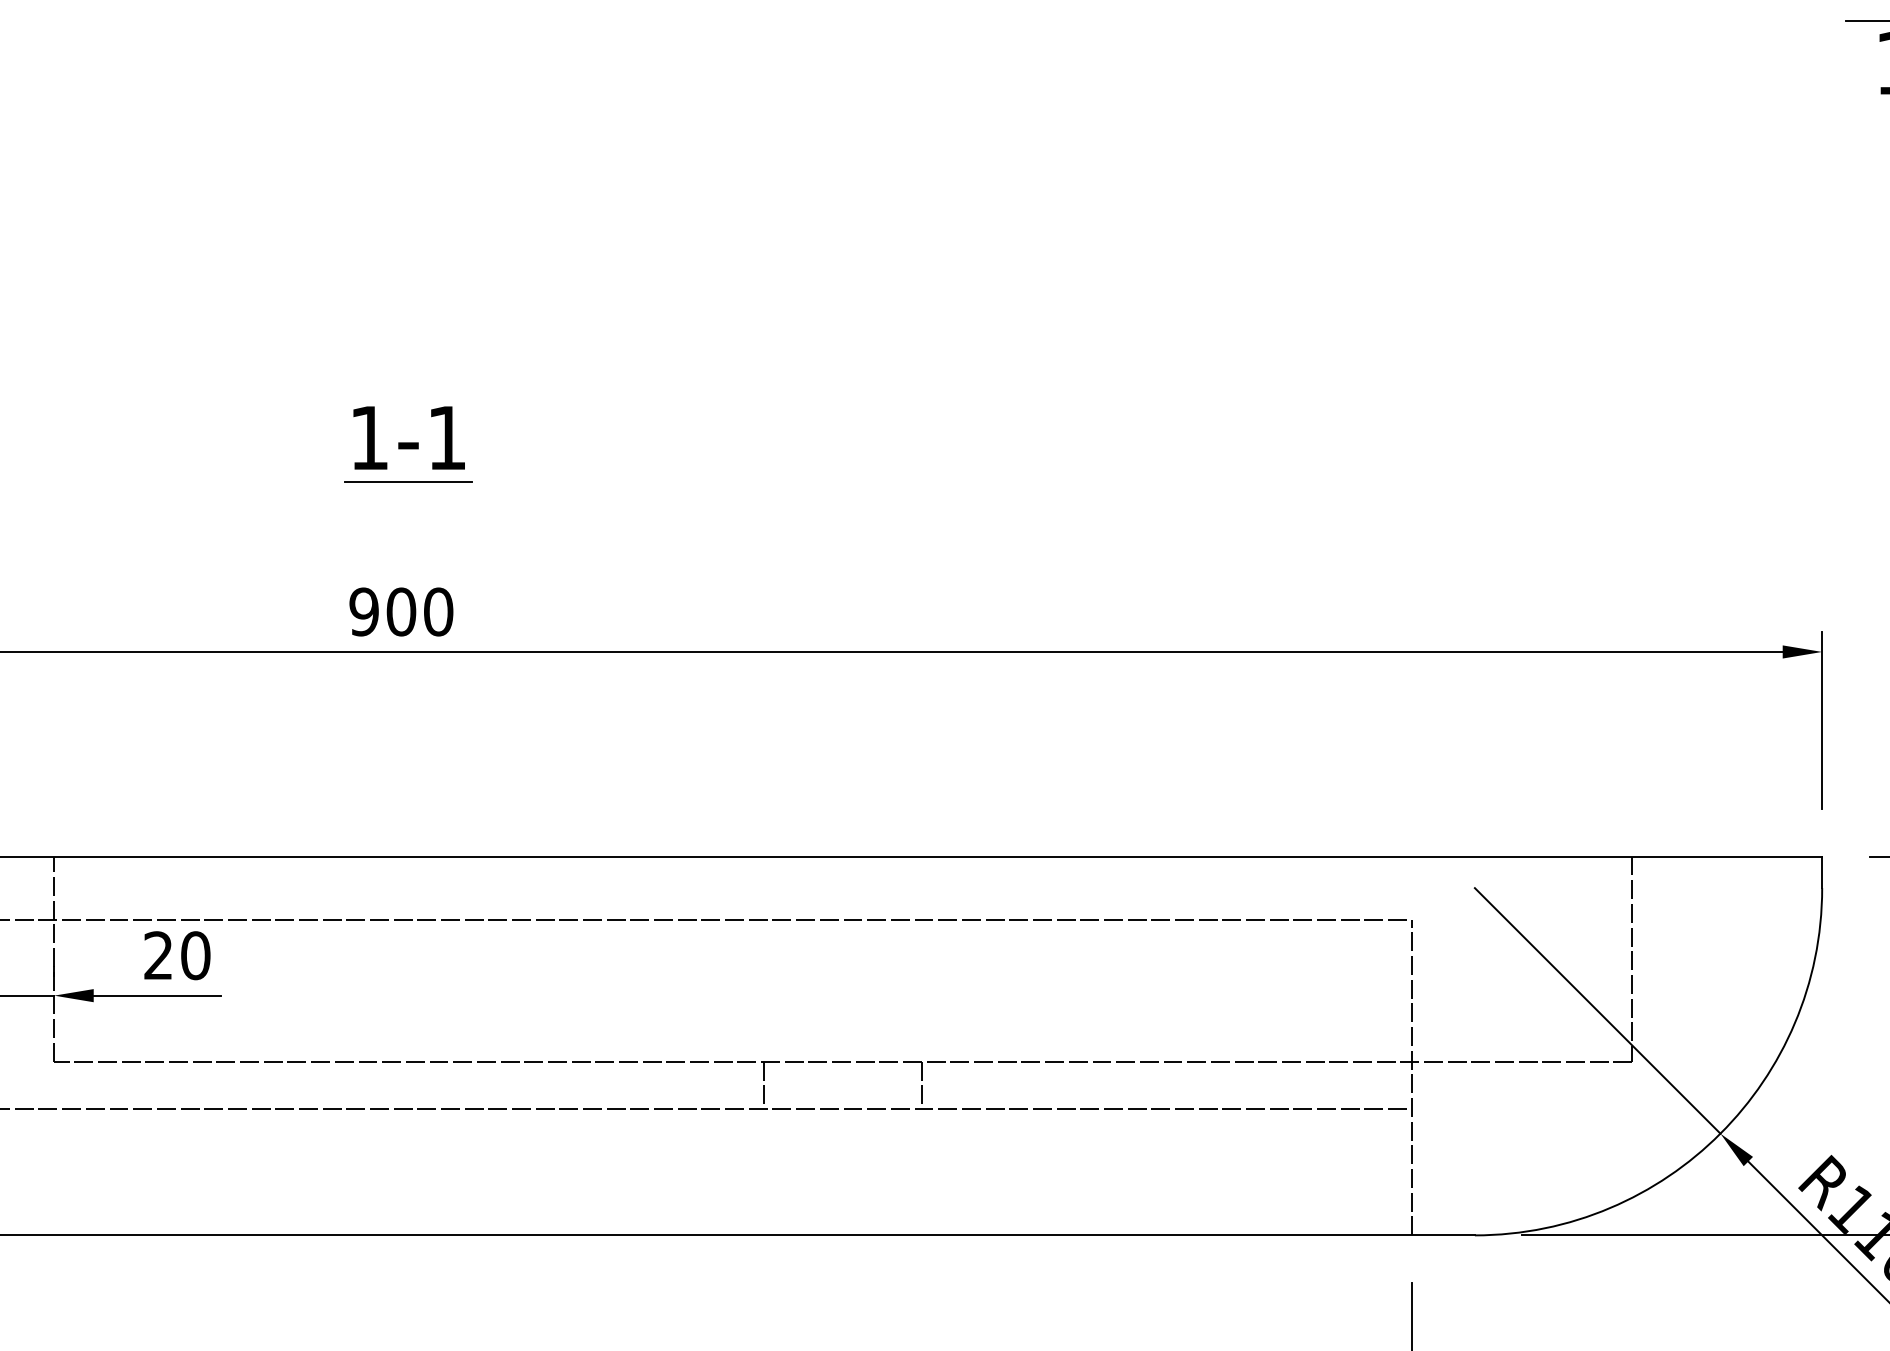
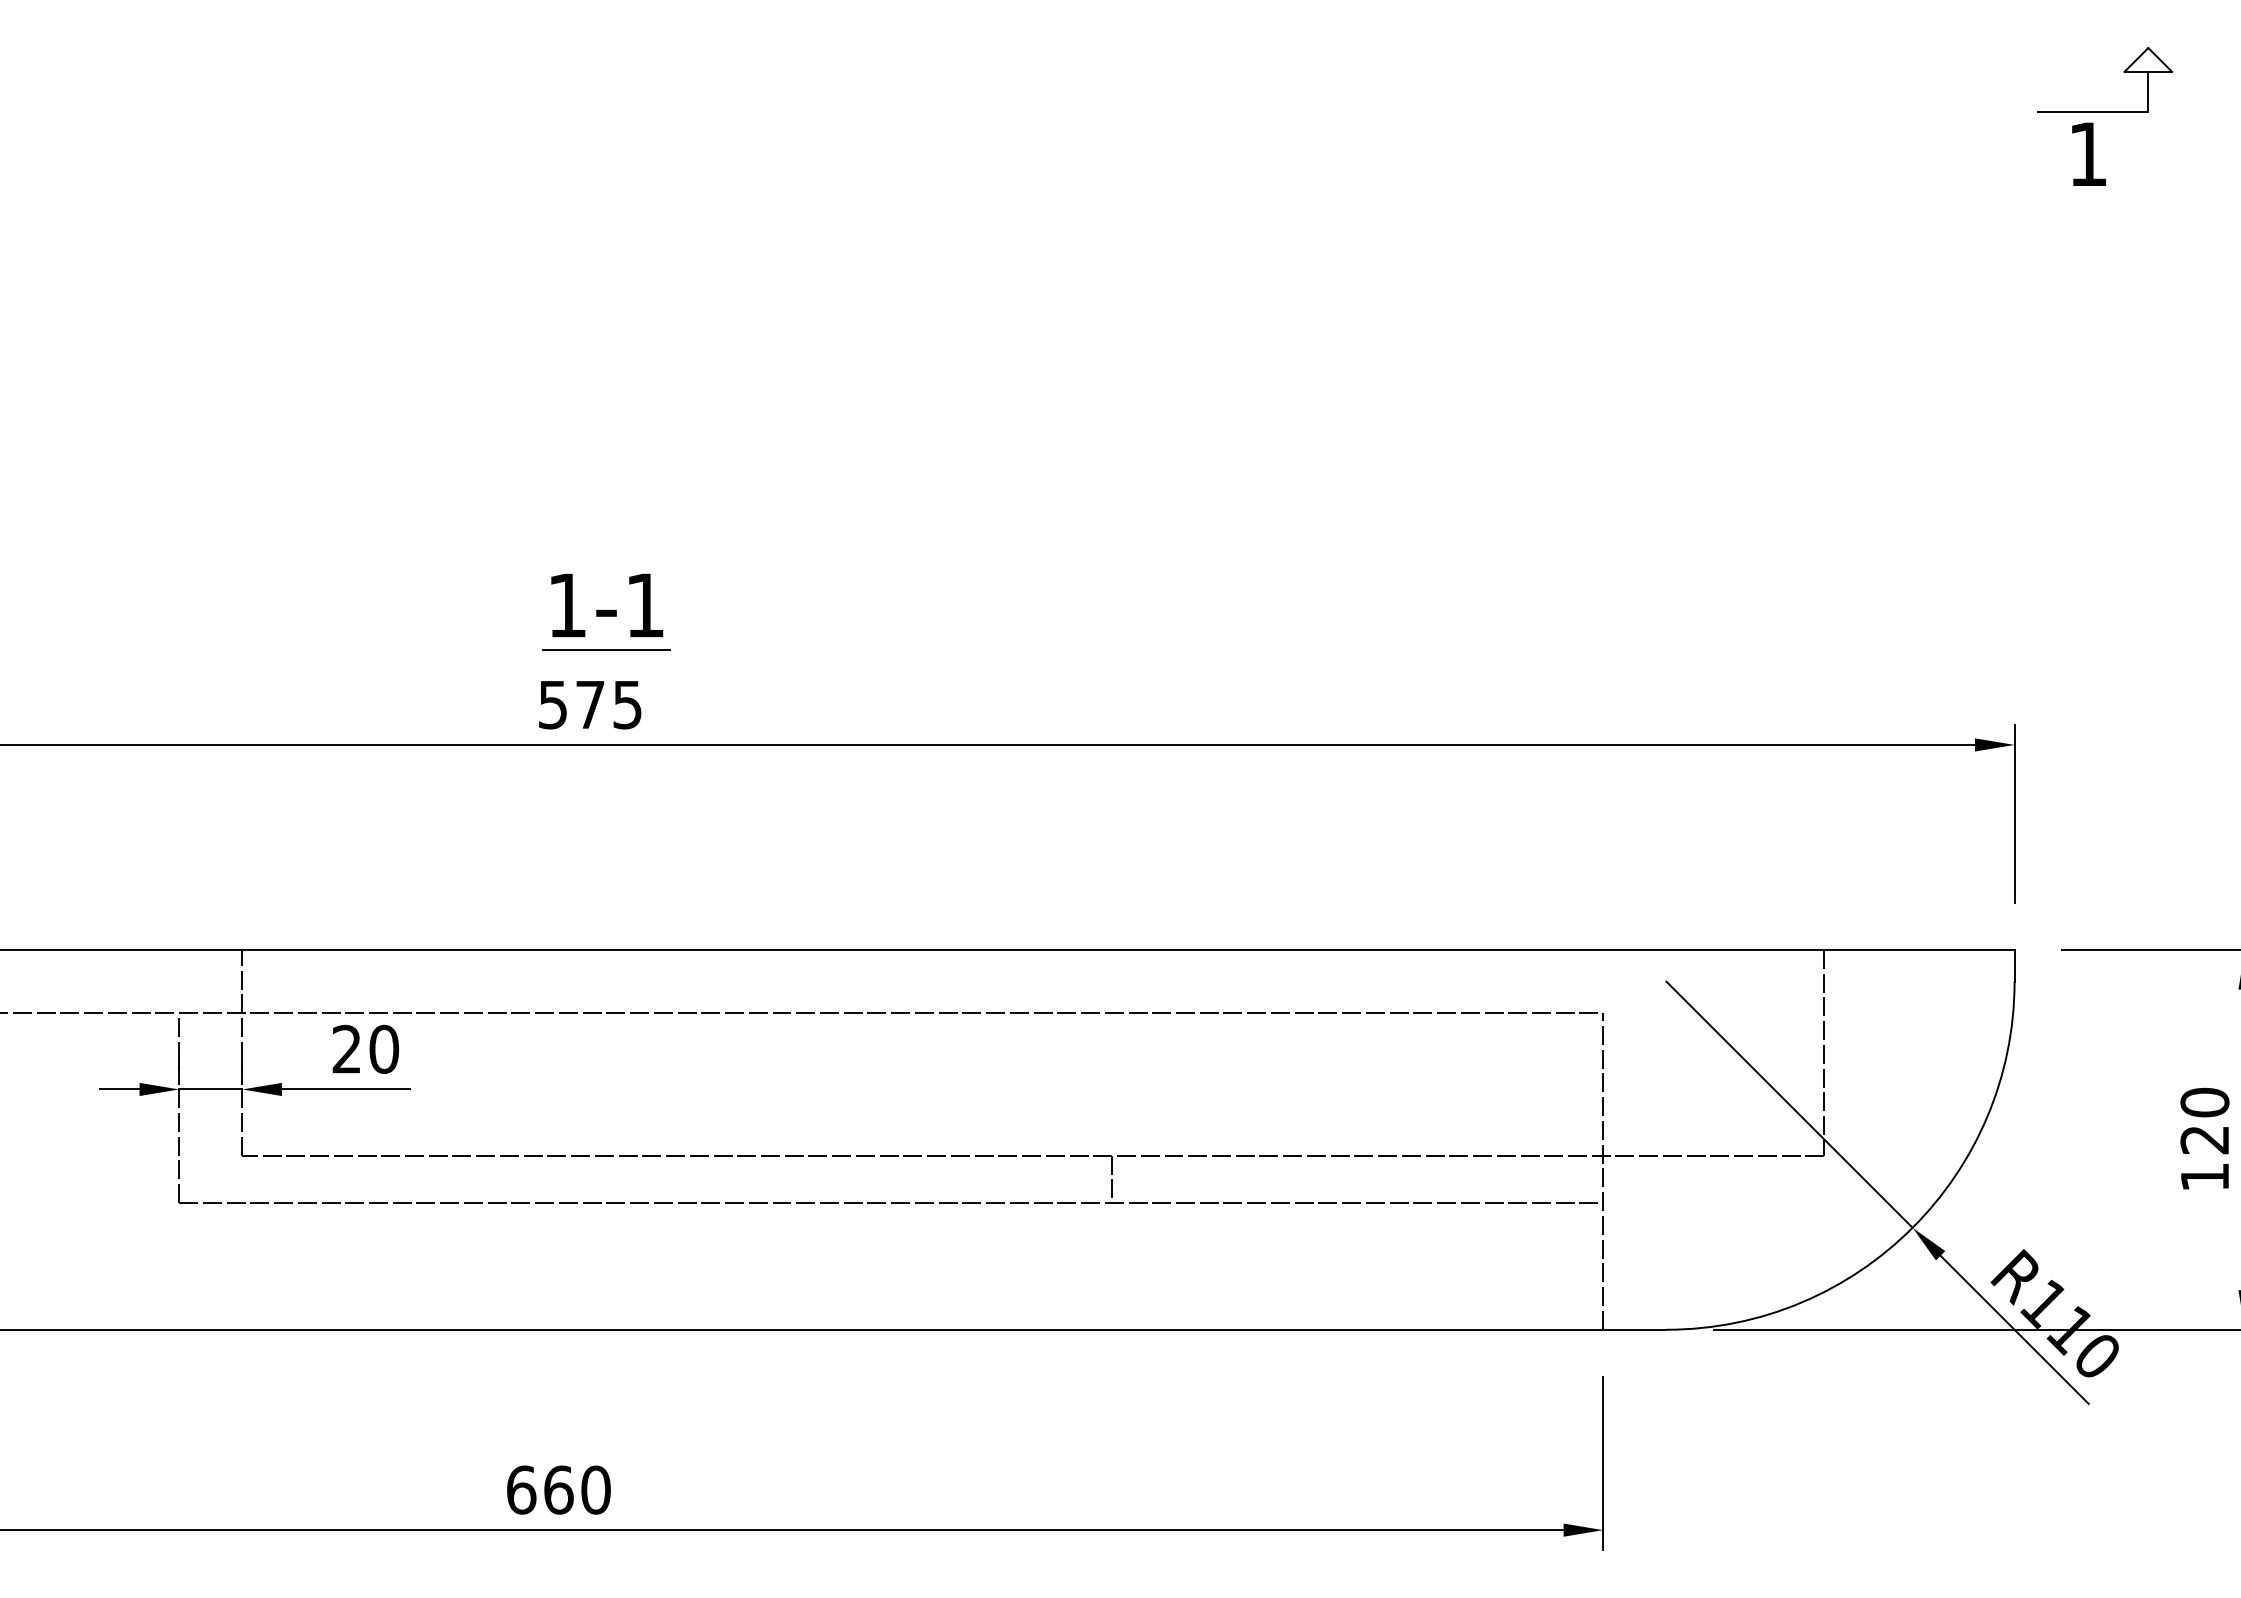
part: (408, 444) -> (606, 611), moved
text: (401, 611) -> (590, 704), 900 -> 575
line: (764, 1085) -> (954, 1179), removed

